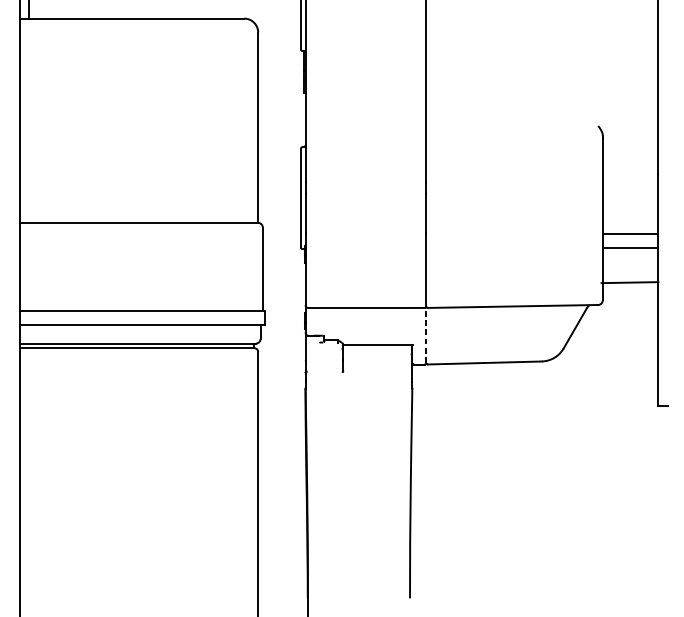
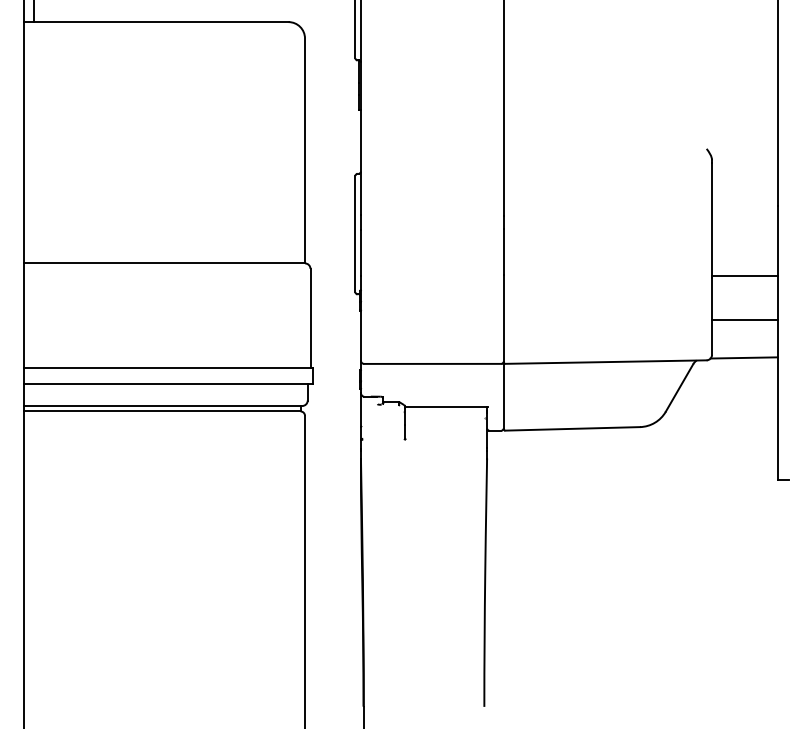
line: (630, 248) -> (744, 320), moved
line: (629, 282) -> (743, 357), moved
line: (426, 334) -> (503, 395), dashed -> solid

